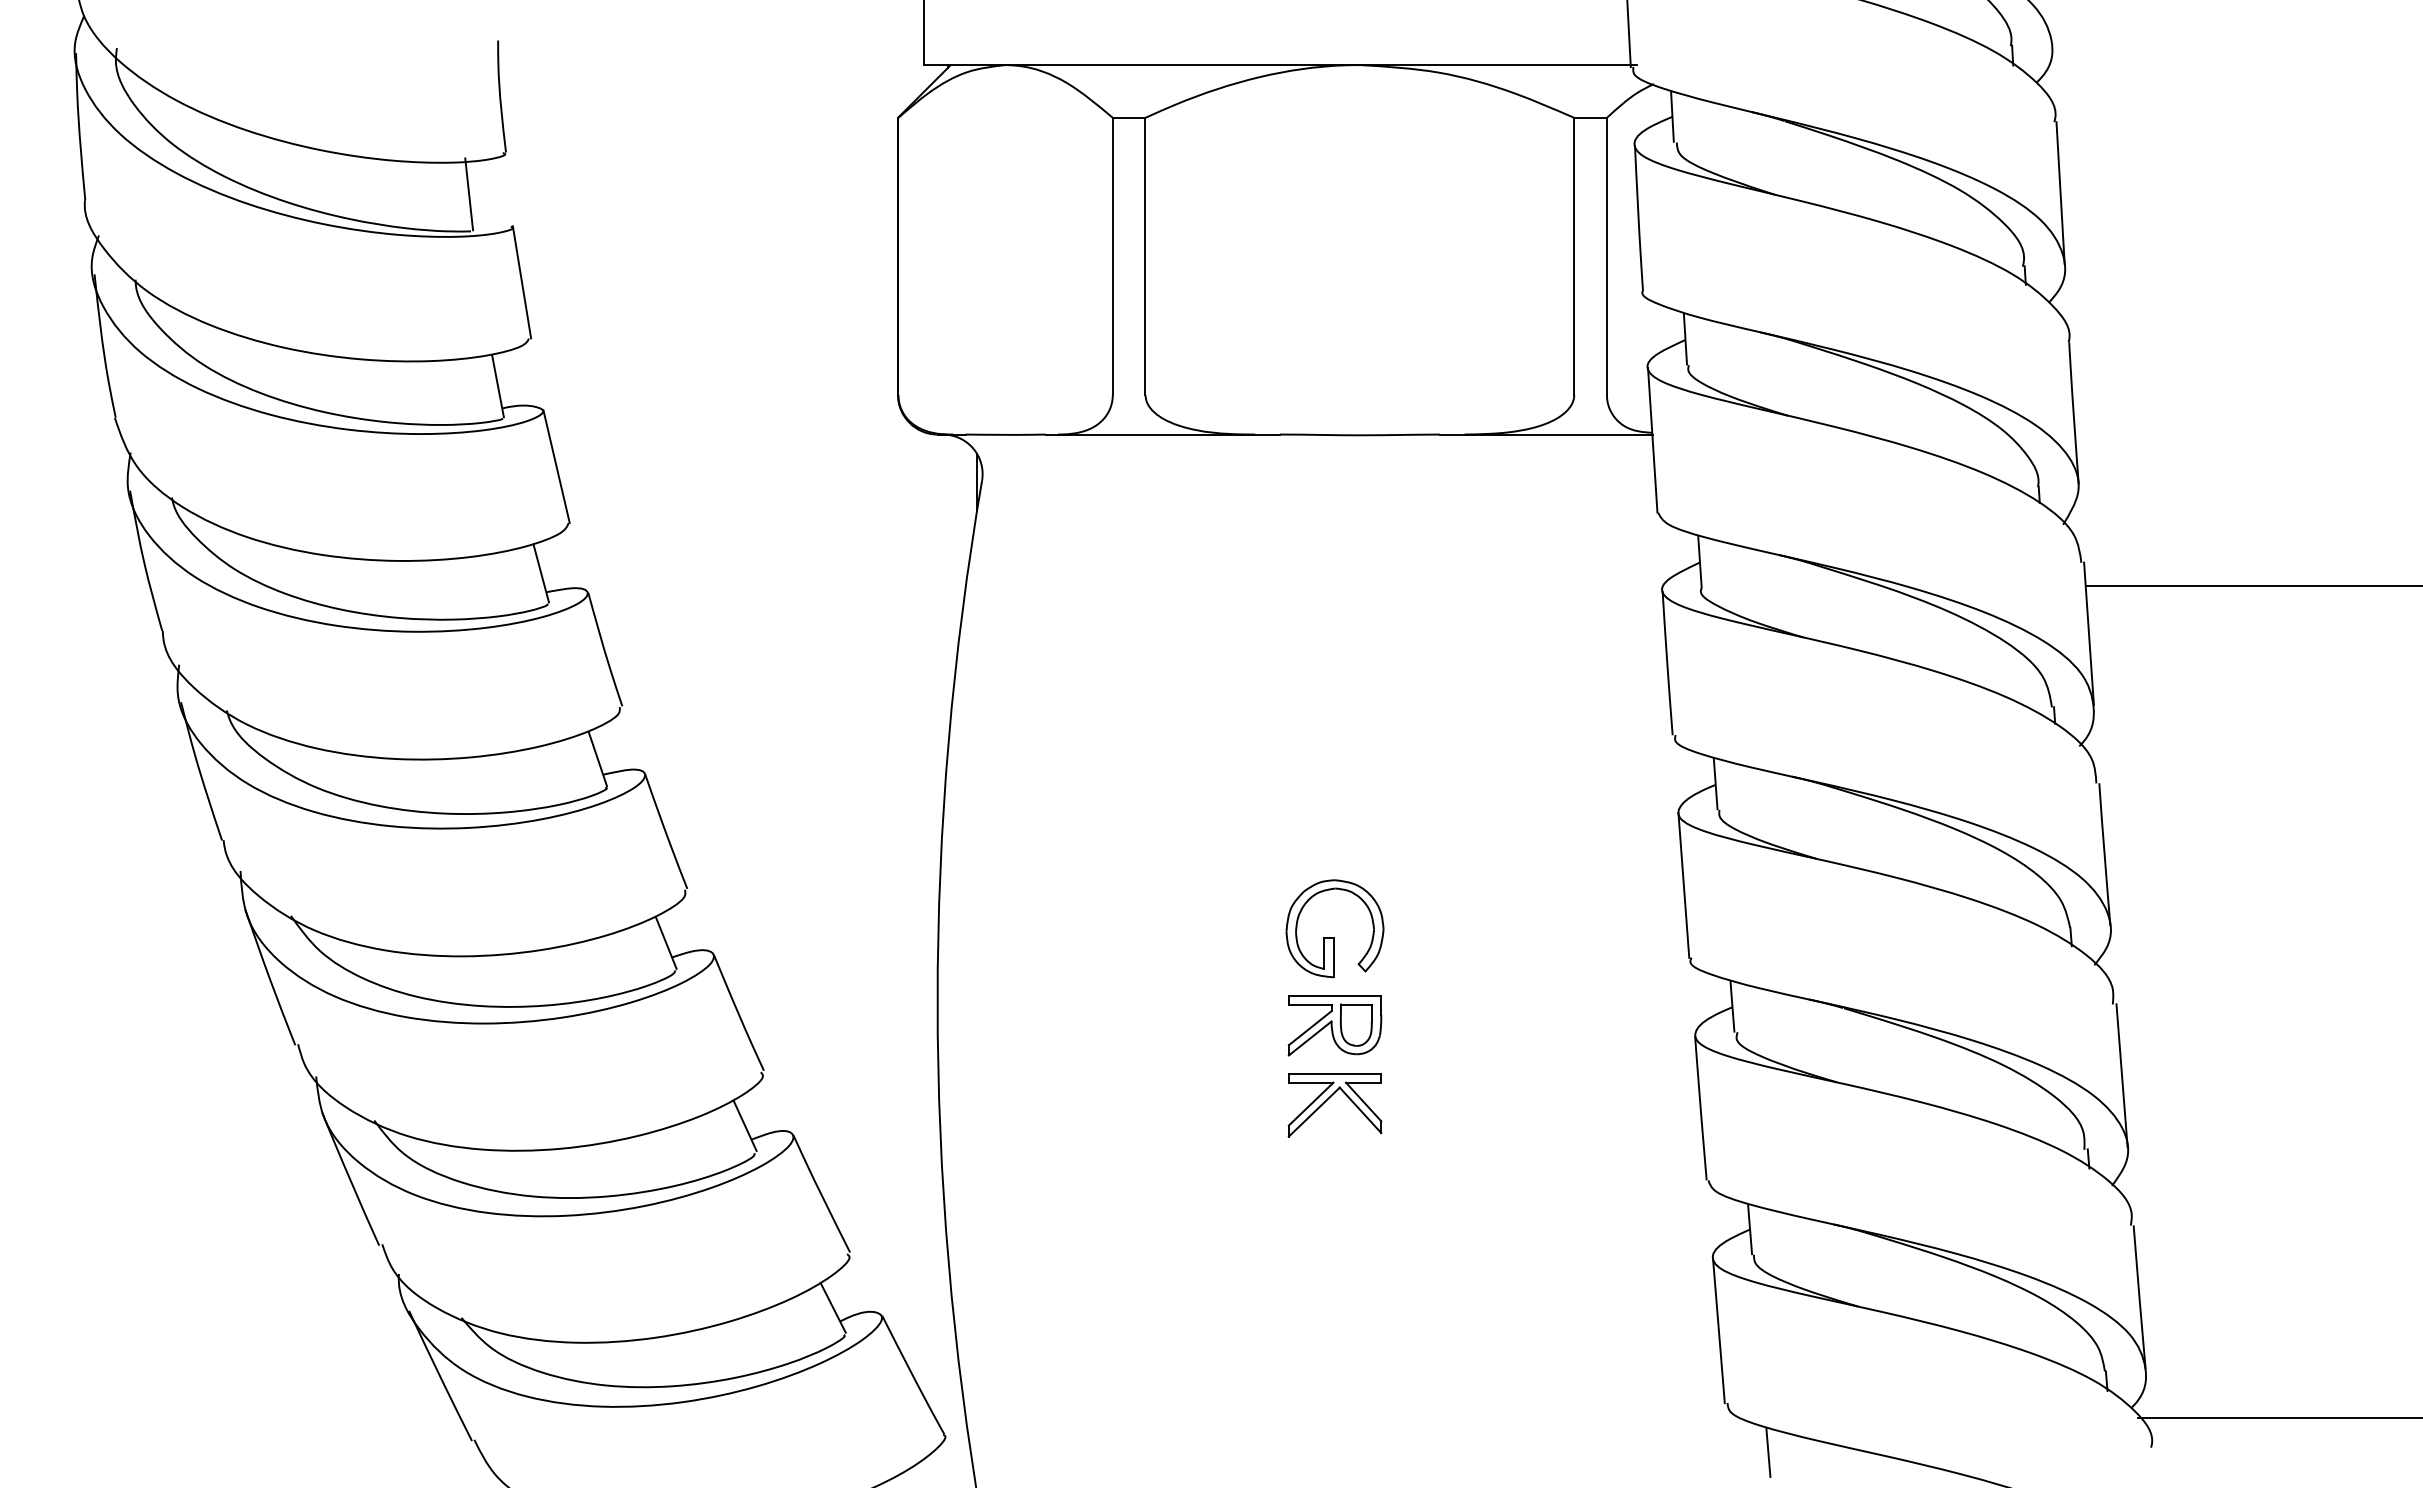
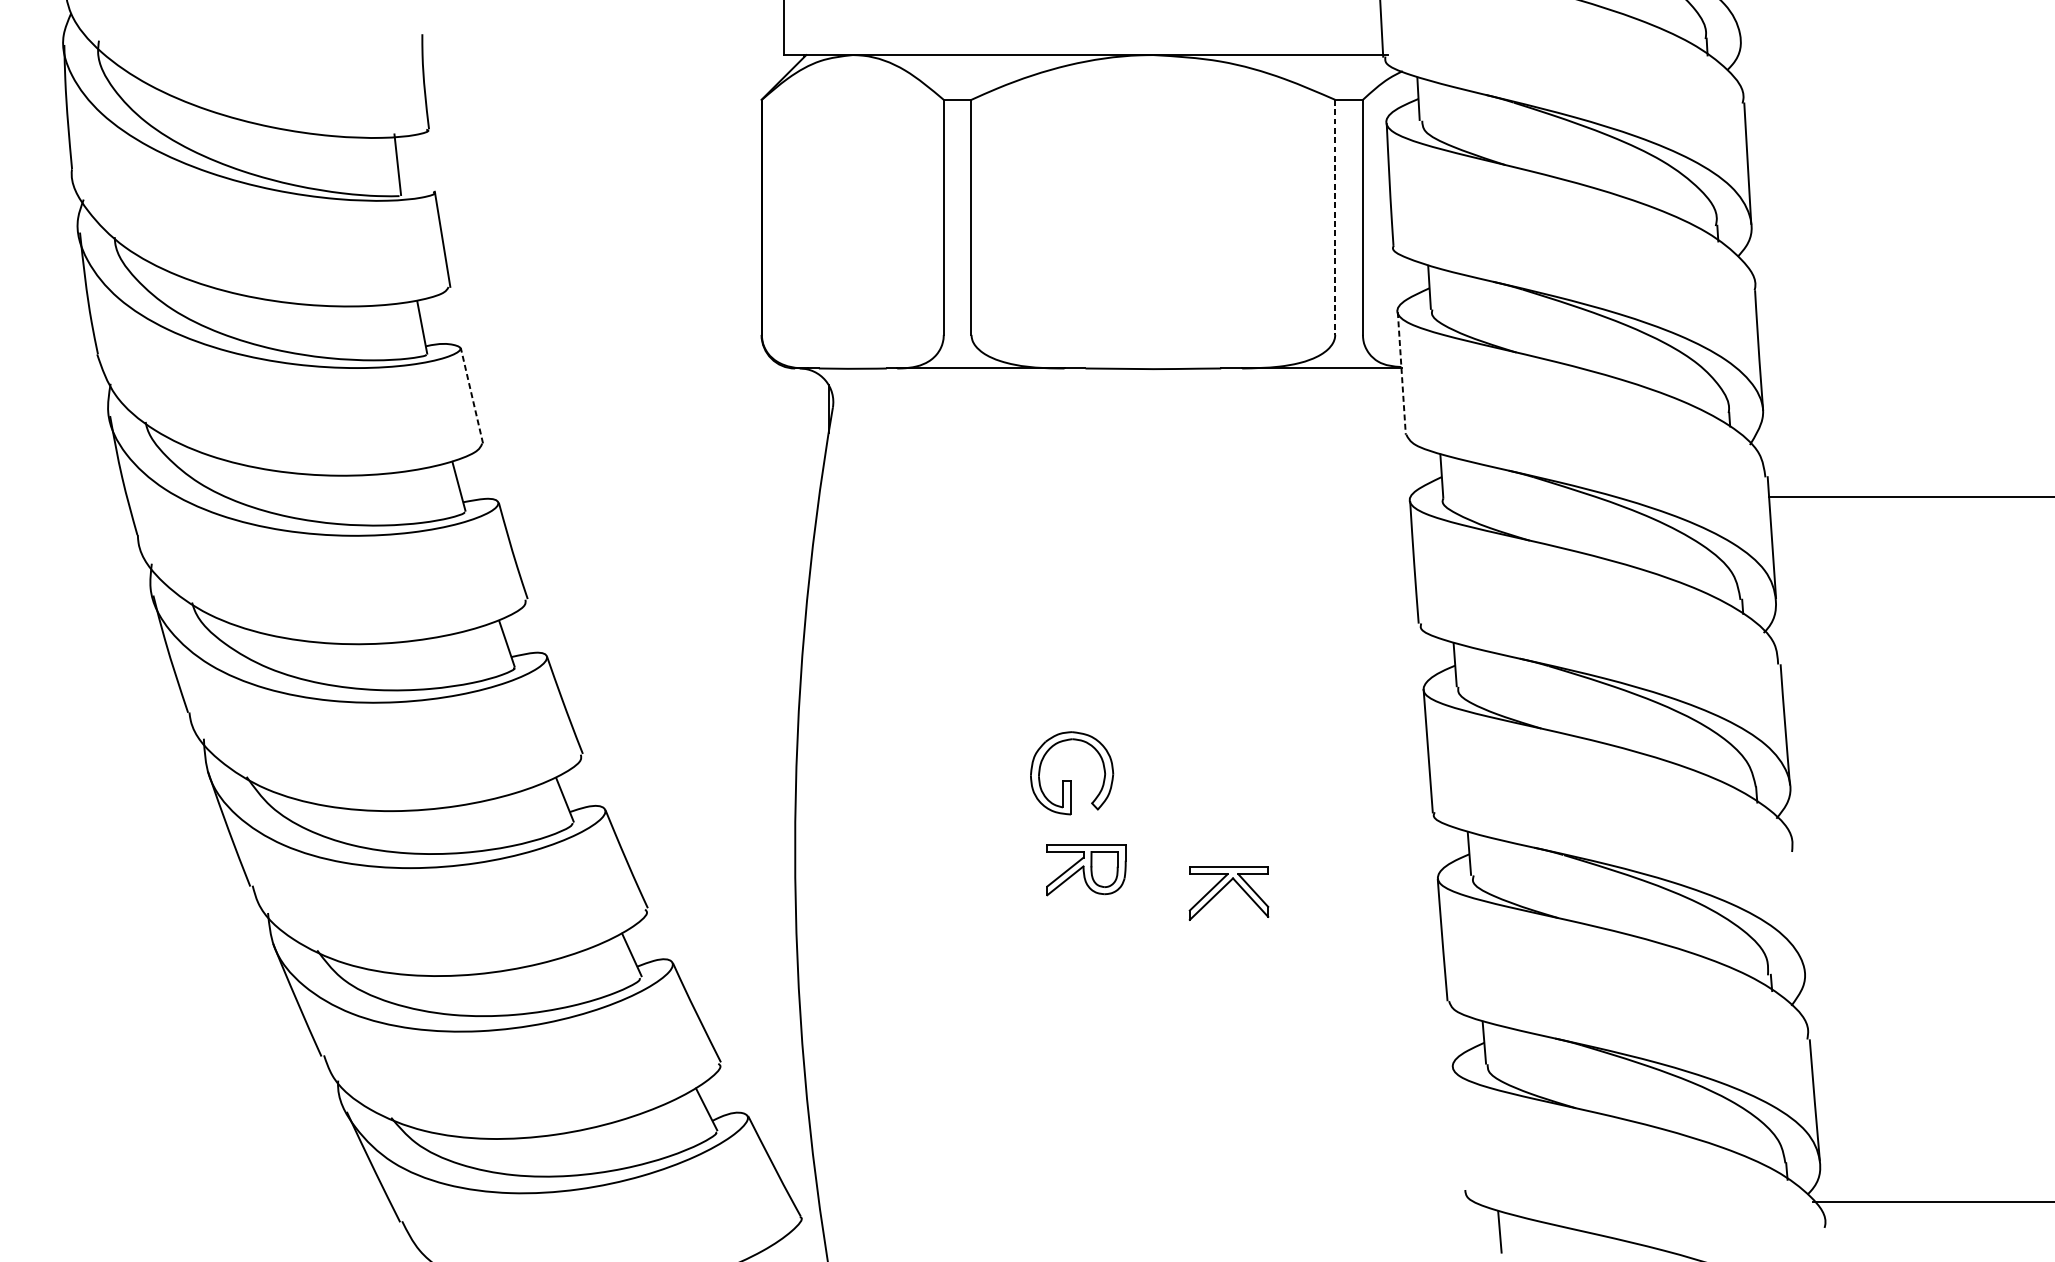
line: (1574, 256) -> (1335, 217), solid -> dashed
line: (1652, 440) -> (1401, 373), solid -> dashed
line: (556, 466) -> (471, 395), solid -> dashed
part: (1334, 937) -> (1071, 780), moved
part: (1334, 1025) -> (1086, 869), moved
line: (2121, 1075) -> (1799, 912), removed
part: (1328, 1099) -> (1223, 888), moved
line: (1718, 1330) -> (1457, 1128), removed

